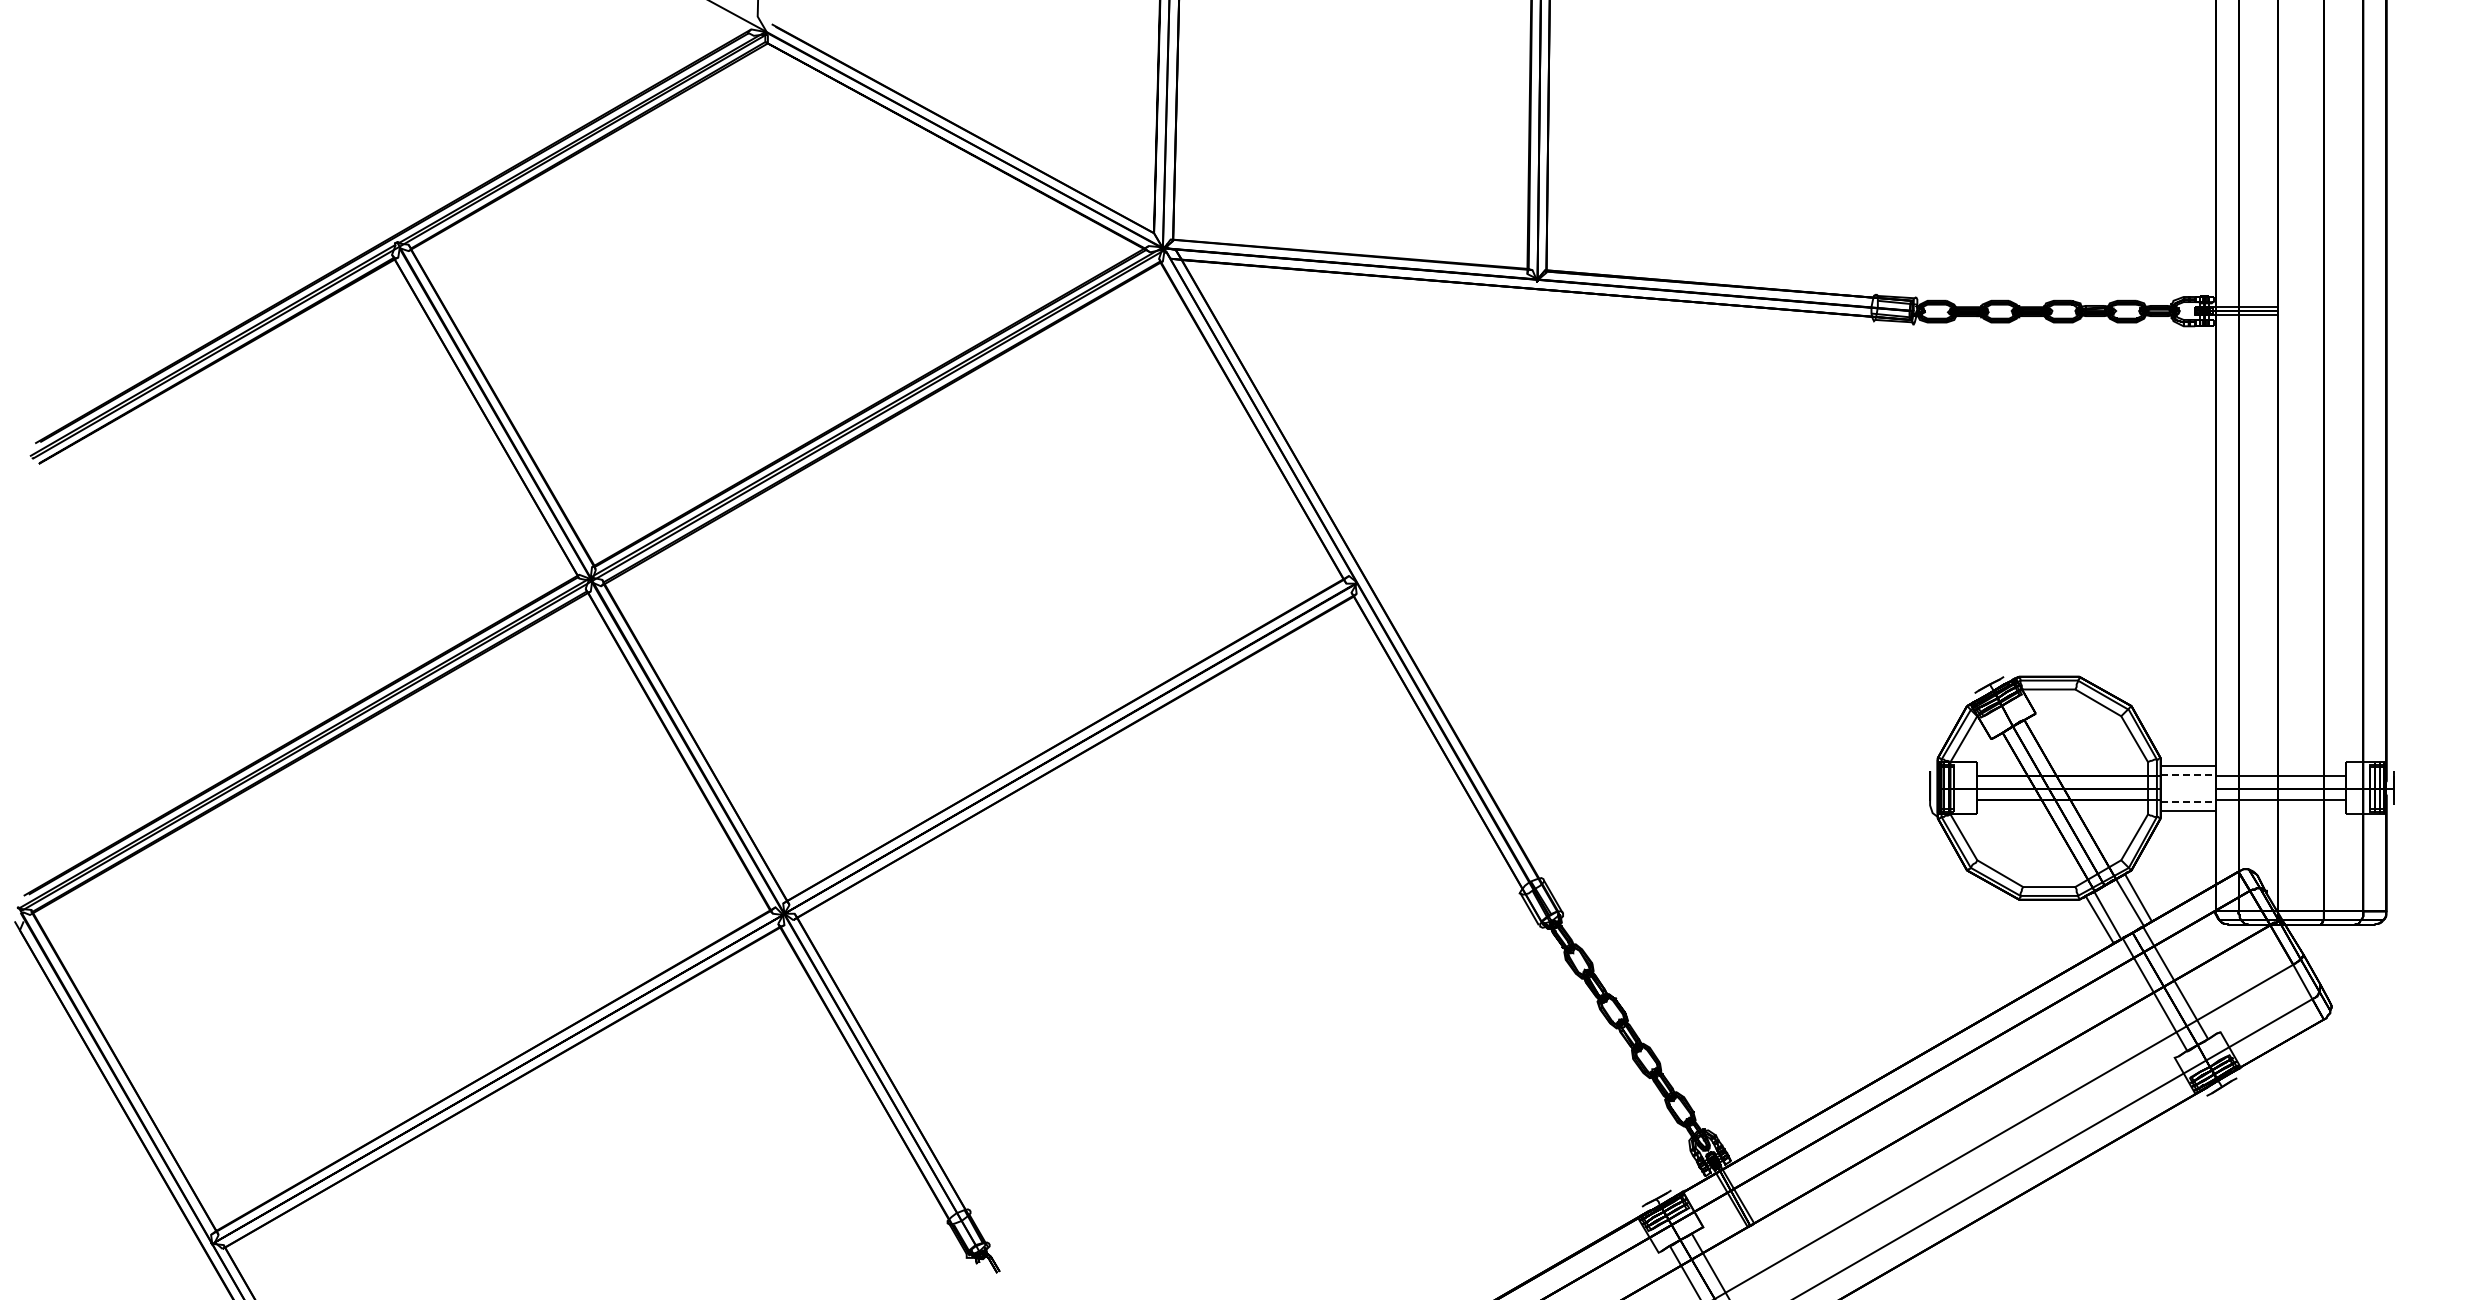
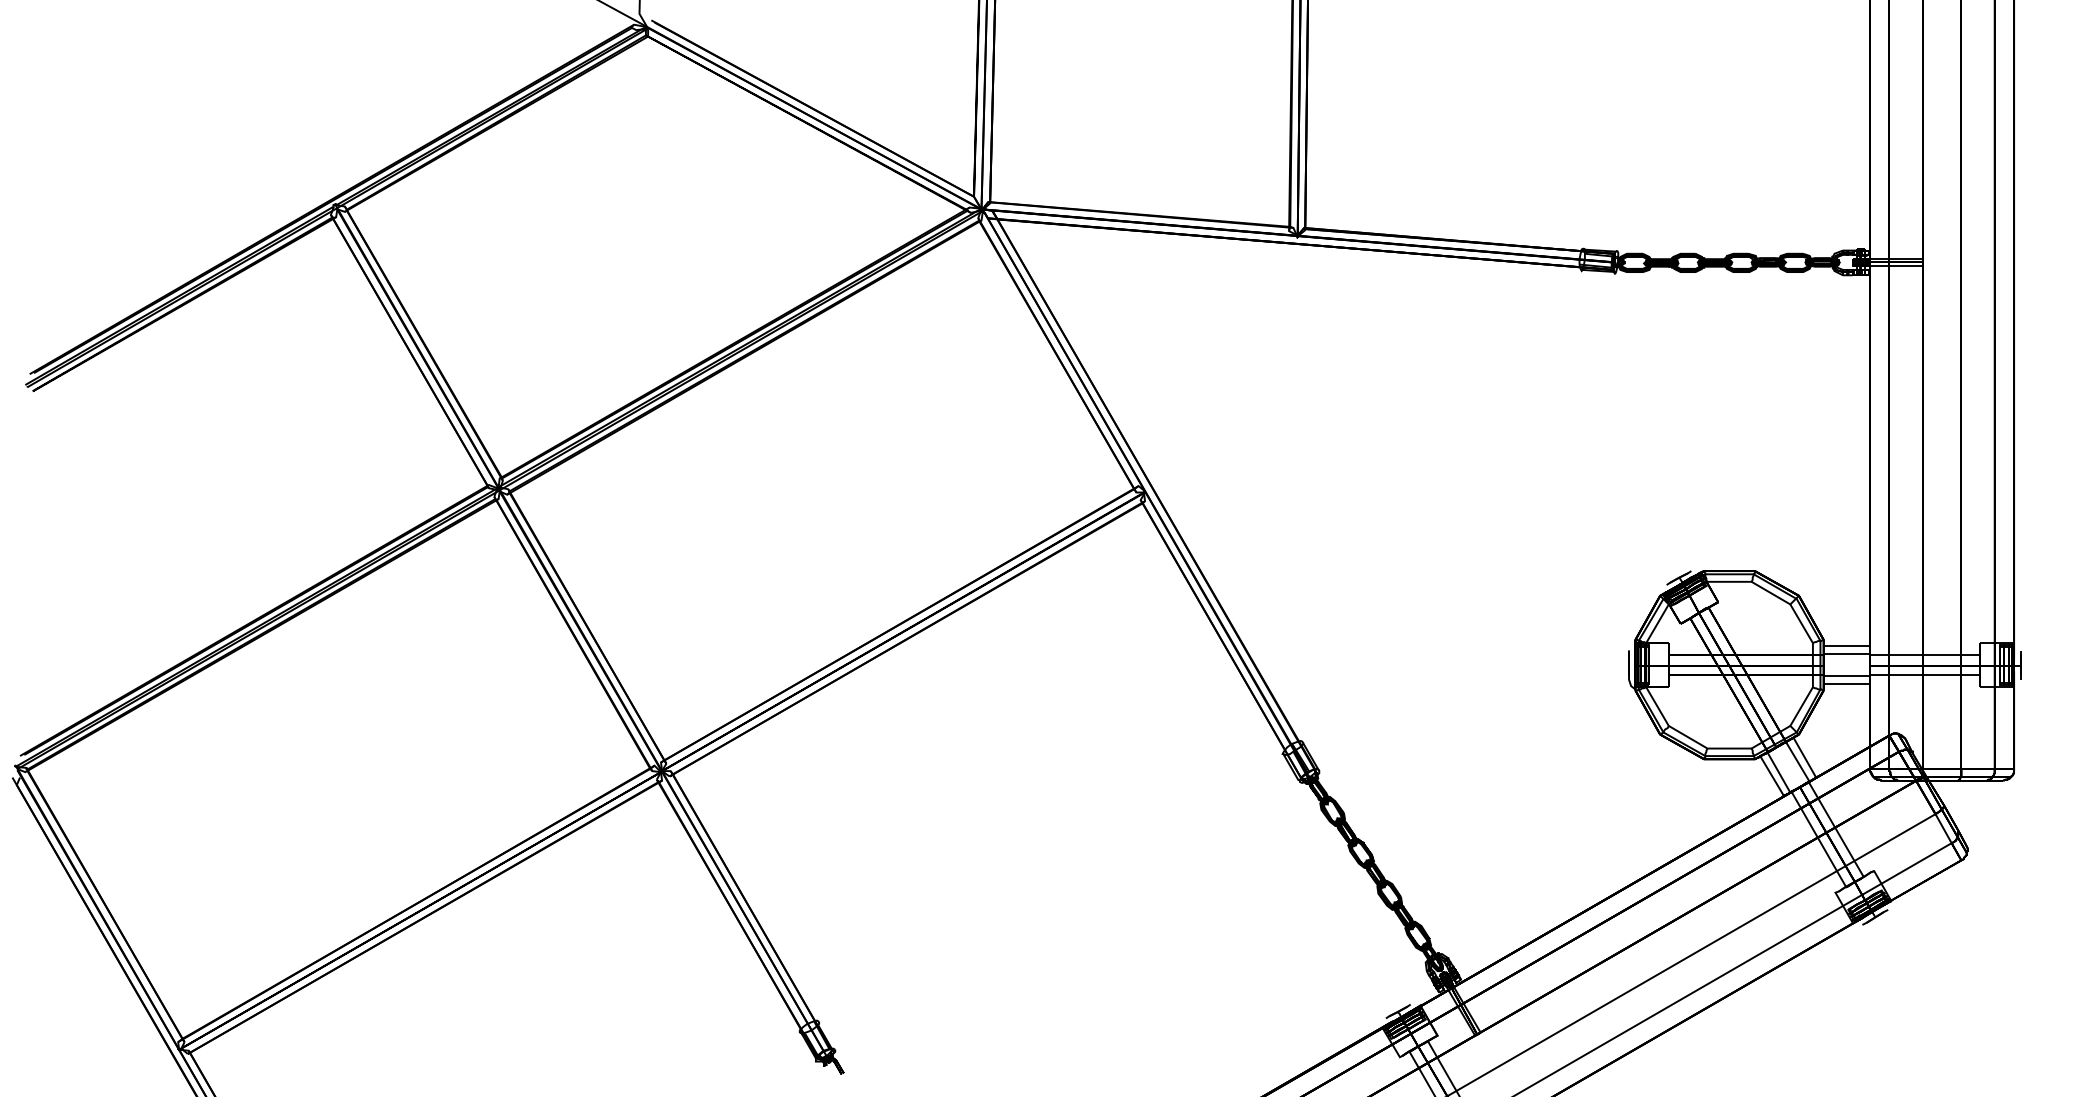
line: (2188, 774) -> (1847, 653), dashed -> solid
line: (2188, 801) -> (1847, 676), dashed -> solid

